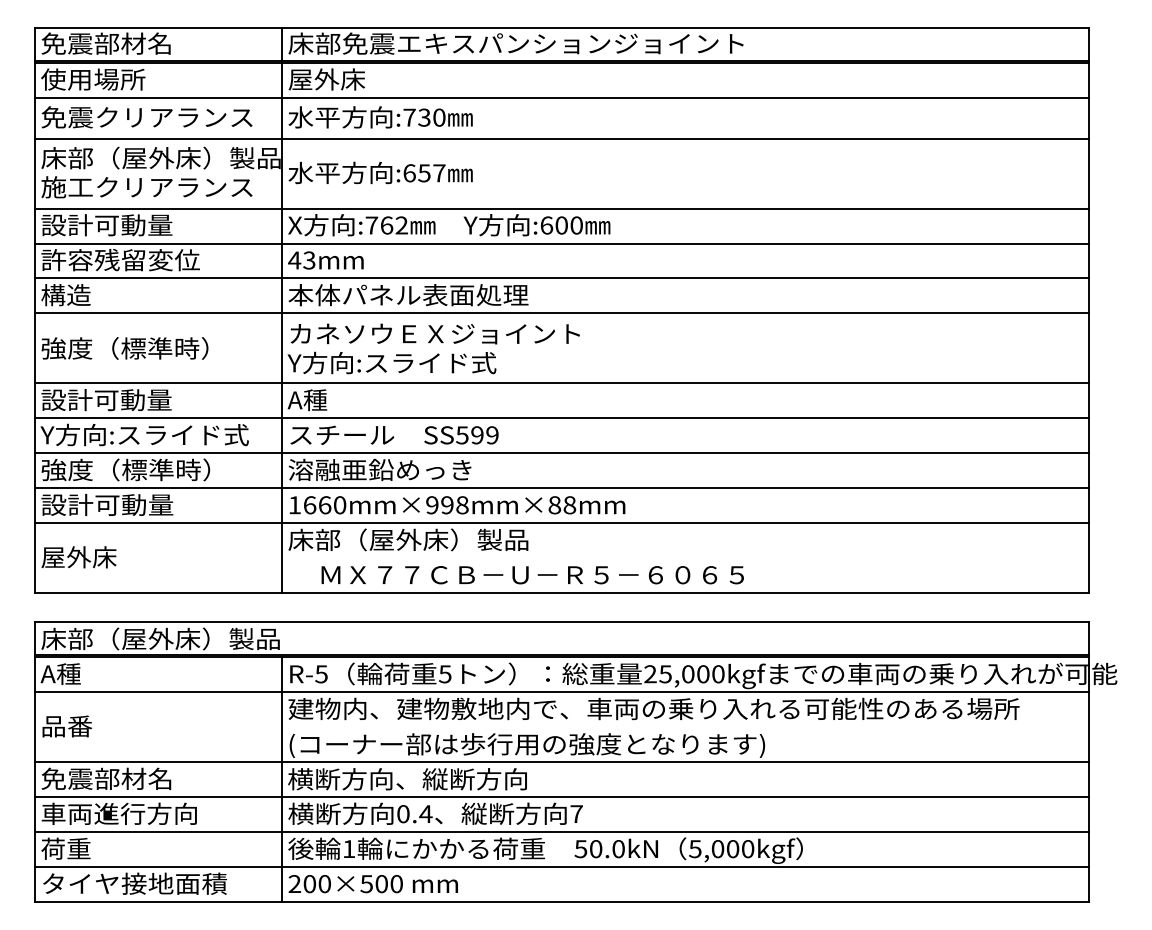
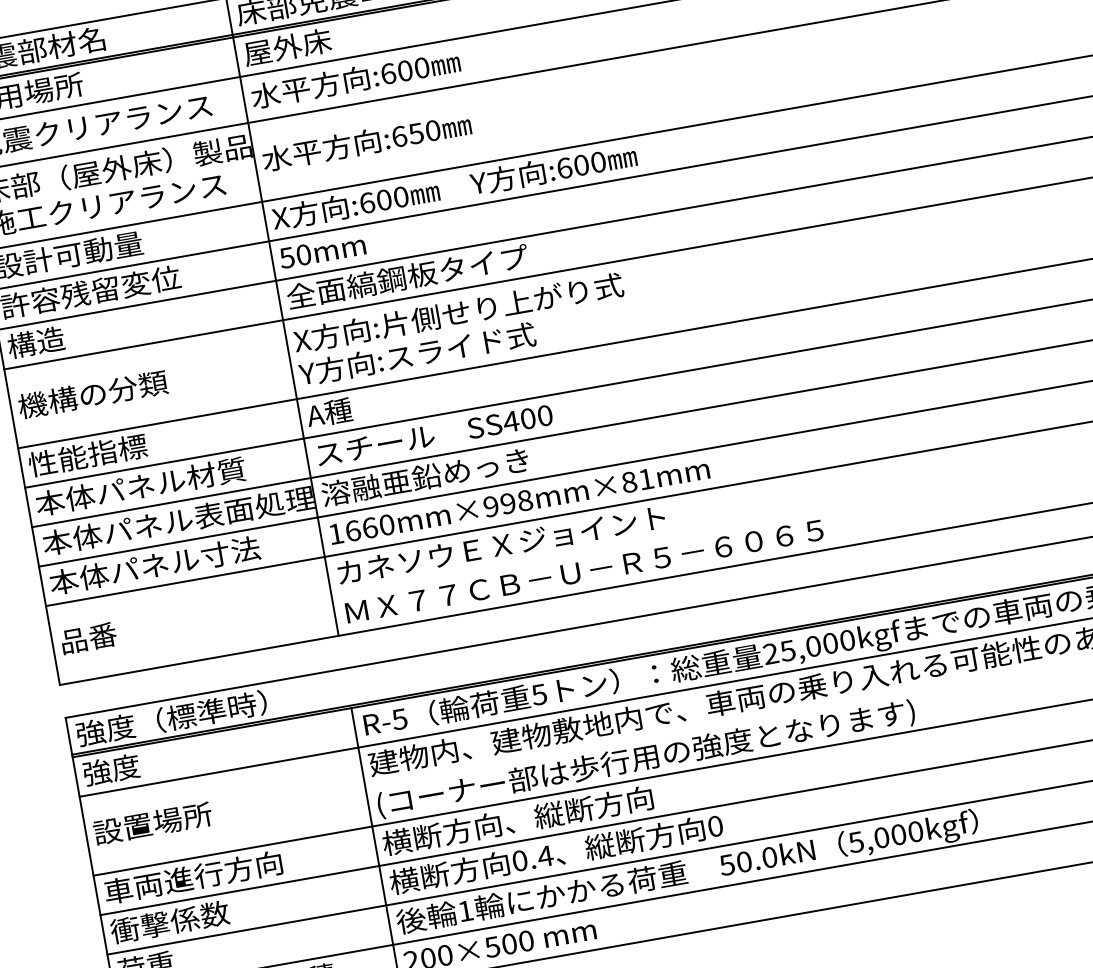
text: (416, 117) -> (396, 72), :730 -> :600
text: (439, 173) -> (433, 130), :657 -> :650
text: (386, 225) -> (383, 200), :762 -> :600
text: (301, 260) -> (294, 256), 43mm -> 50mm
text: (408, 295) -> (422, 274), 本体パネル表面処理 -> 全面縞鋼板タイプ
text: (433, 333) -> (458, 312), カネソウＥＸジョイント -> X方向:片側せり上がり式
text: (124, 348) -> (112, 391), 強度（標準時） -> 機構の分類
text: (106, 399) -> (102, 452), 設計可動量 -> 性能指標
text: (144, 434) -> (152, 484), Y方向:スライド式 -> 本体パネル材質
text: (476, 435) -> (527, 419), SS599 -> SS400
text: (160, 469) -> (177, 520), 強度（標準時） -> 本体パネル表面処理
text: (133, 504) -> (153, 565), 設計可動量 -> 本体パネル寸法
text: (569, 505) -> (645, 479), 1660mm×998mm×88mm -> 1660mm×998mm×81mm
text: (433, 539) -> (499, 545), 床部（屋外床）製品 -> カネソウＥＸジョイント
text: (78, 557) -> (102, 635), 屋外床 -> 品番
text: (532, 575) -> (584, 571), moved
text: (160, 638) -> (211, 711), 床部（屋外床）製品 -> 強度（標準時）
text: (65, 673) -> (110, 769), A種 -> 強度
text: (93, 726) -> (152, 823), 品番 -> 設置場所
text: (119, 778) -> (192, 877), 免震部材名 -> 車両進行方向
text: (118, 813) -> (198, 916), 車両進行方向 -> 衝撃係数
text: (576, 814) -> (715, 826), 7 -> 0

